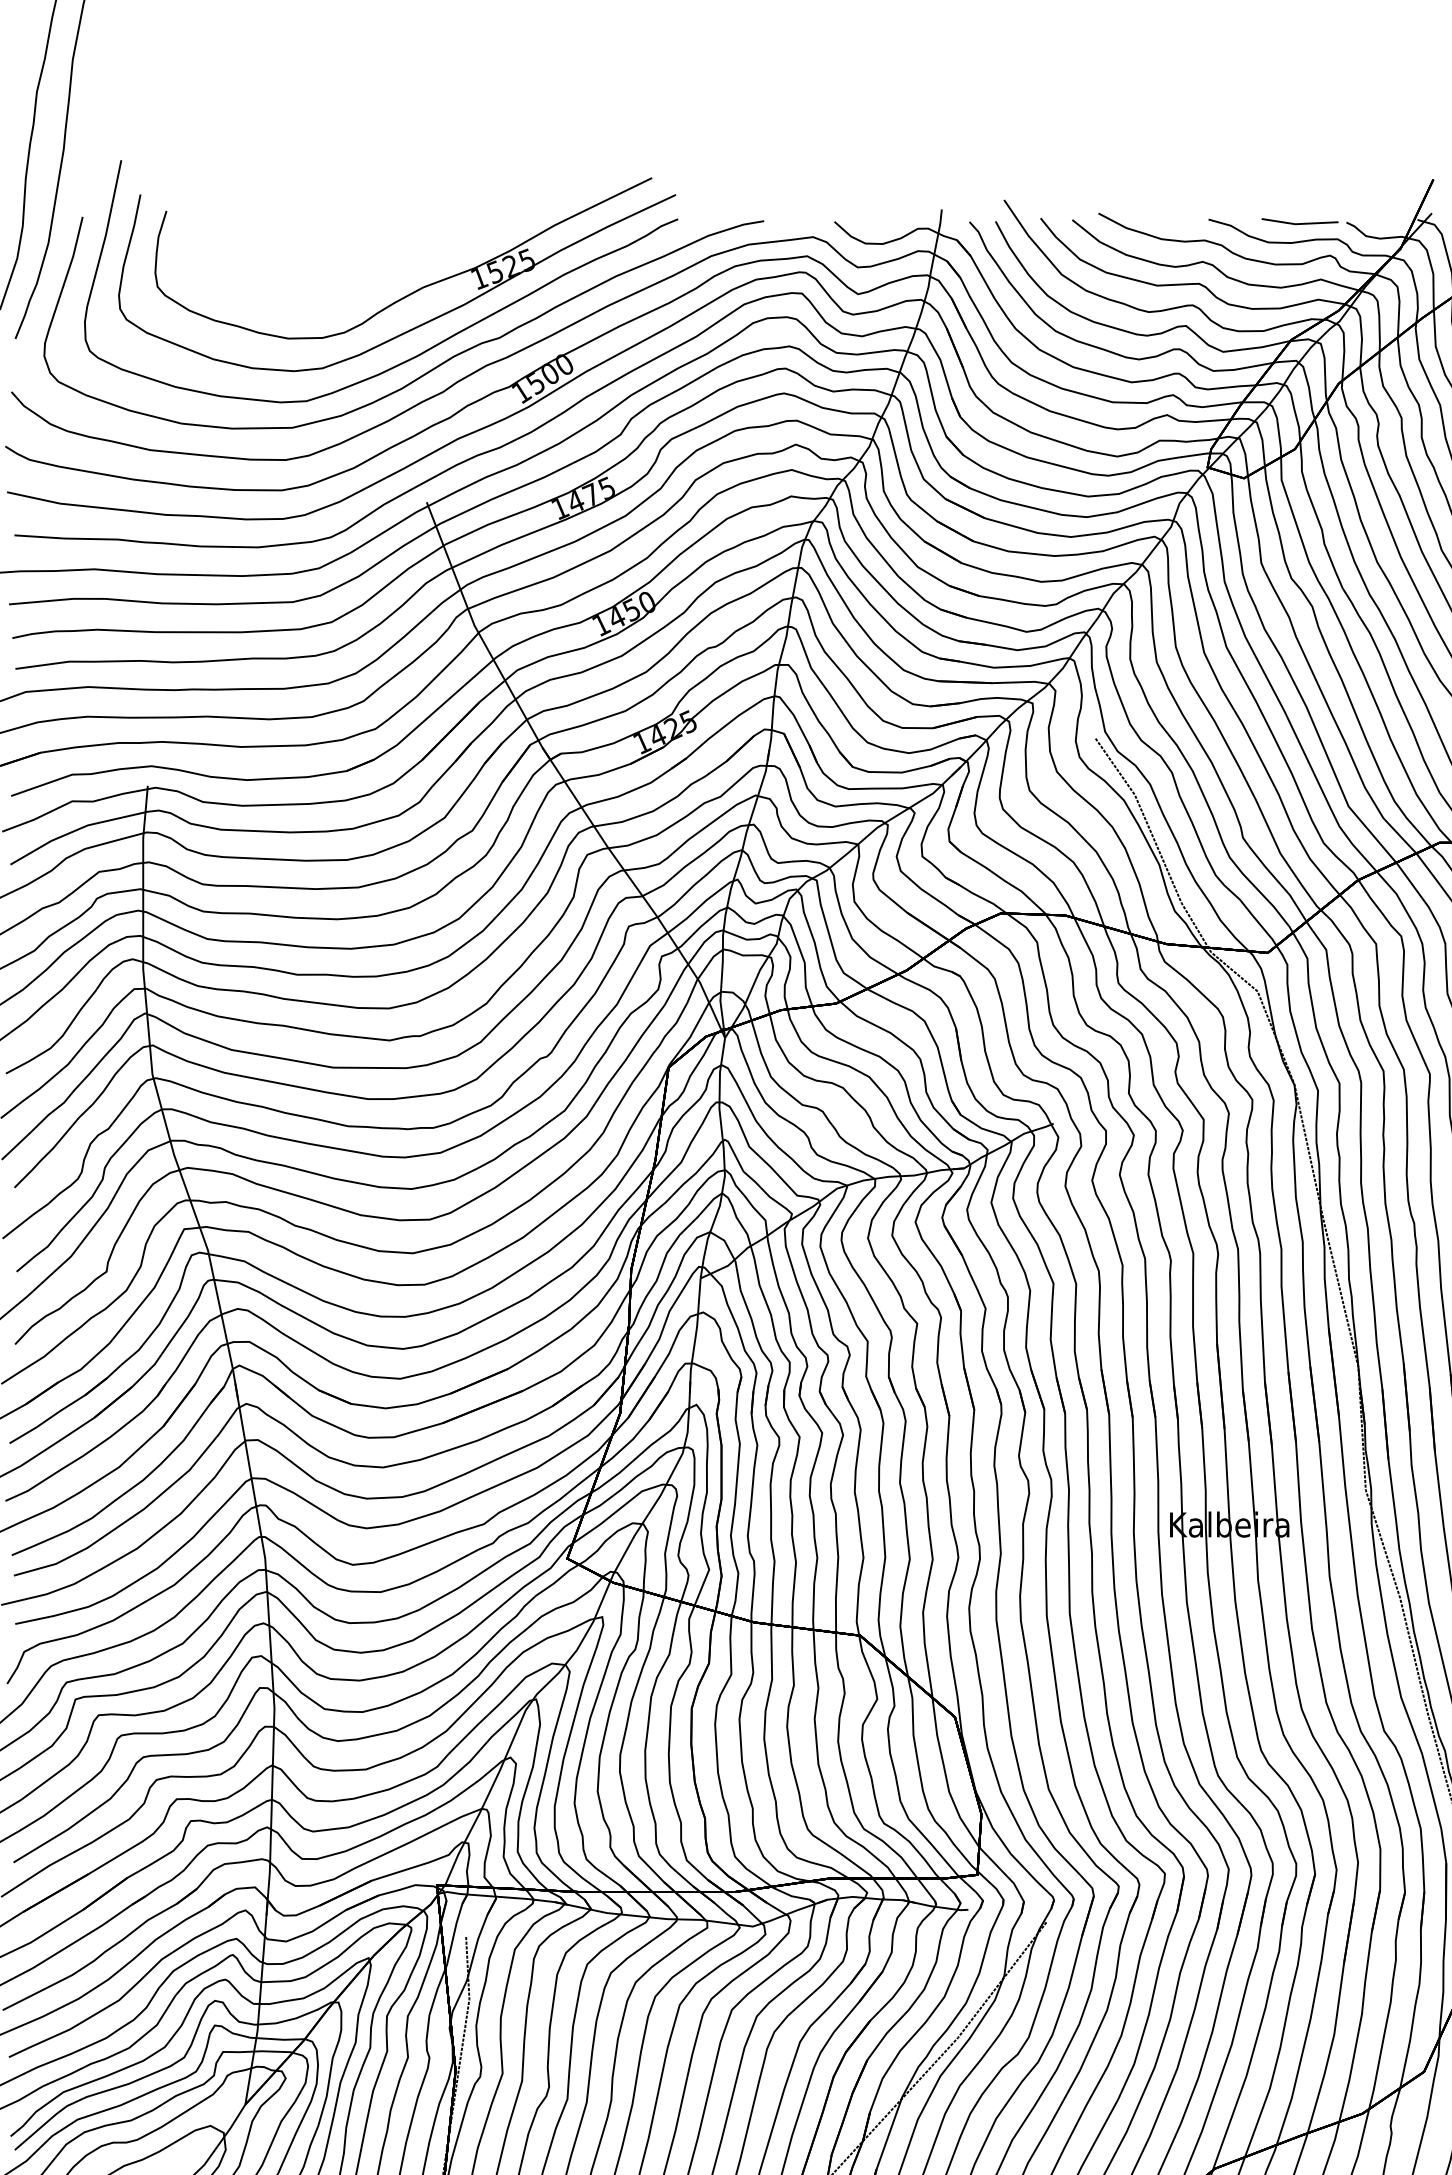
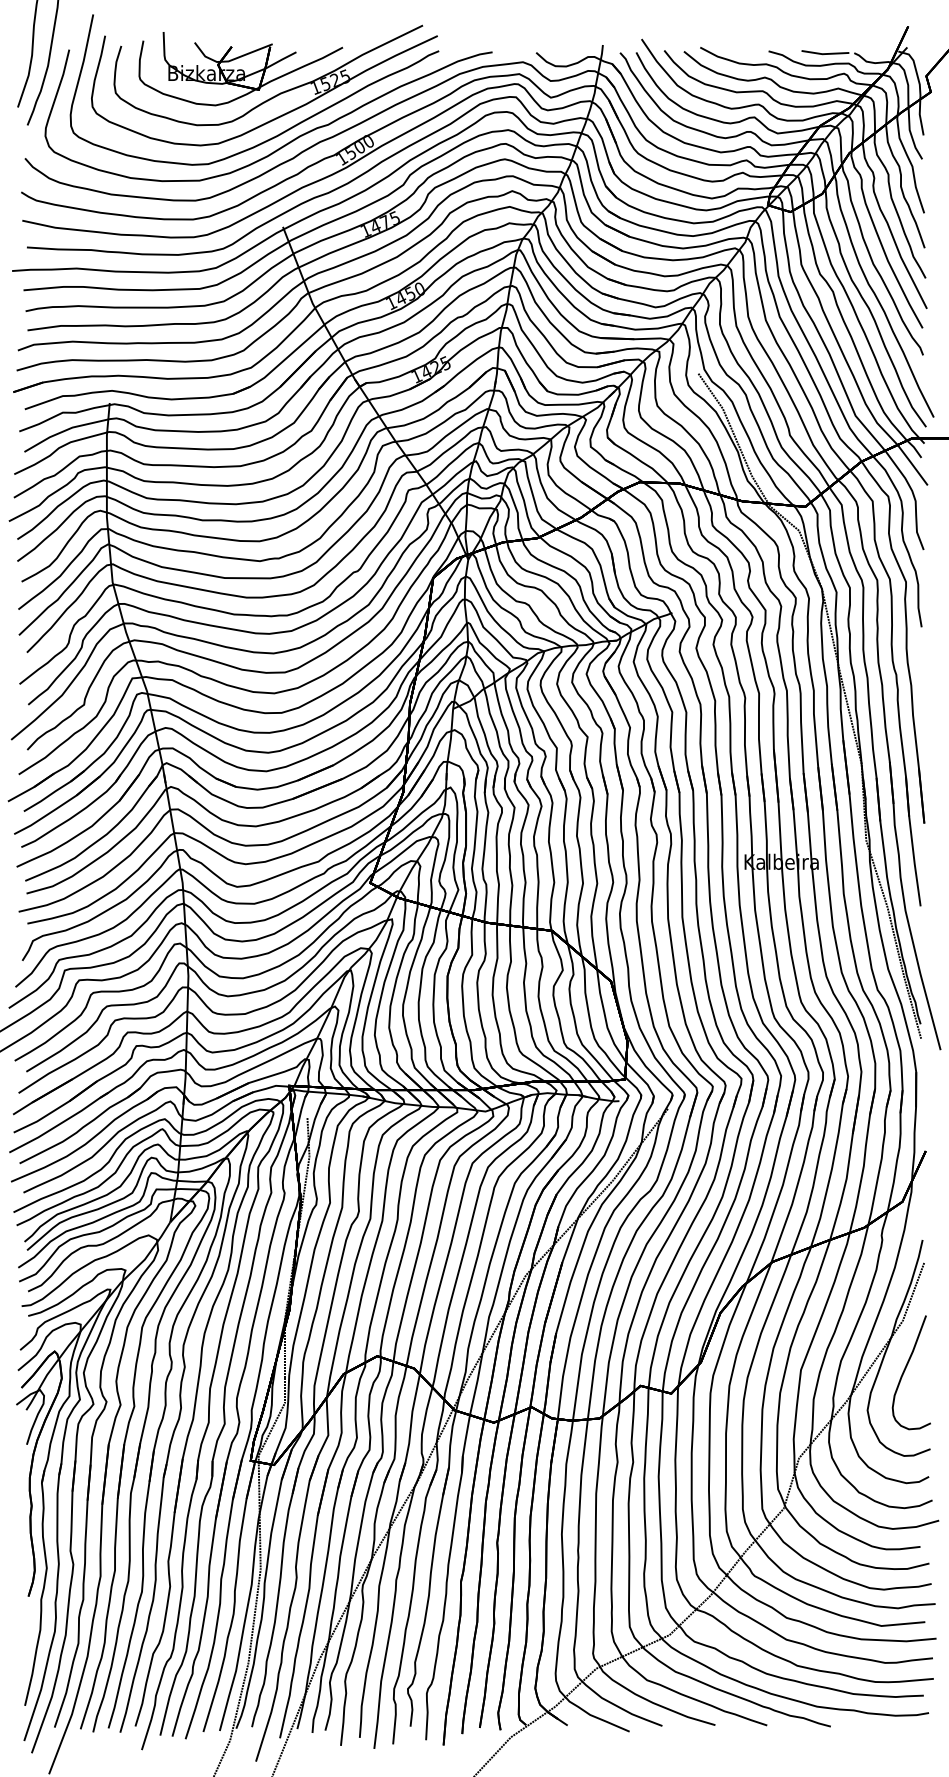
part: (358, 248) -> (240, 69), added

